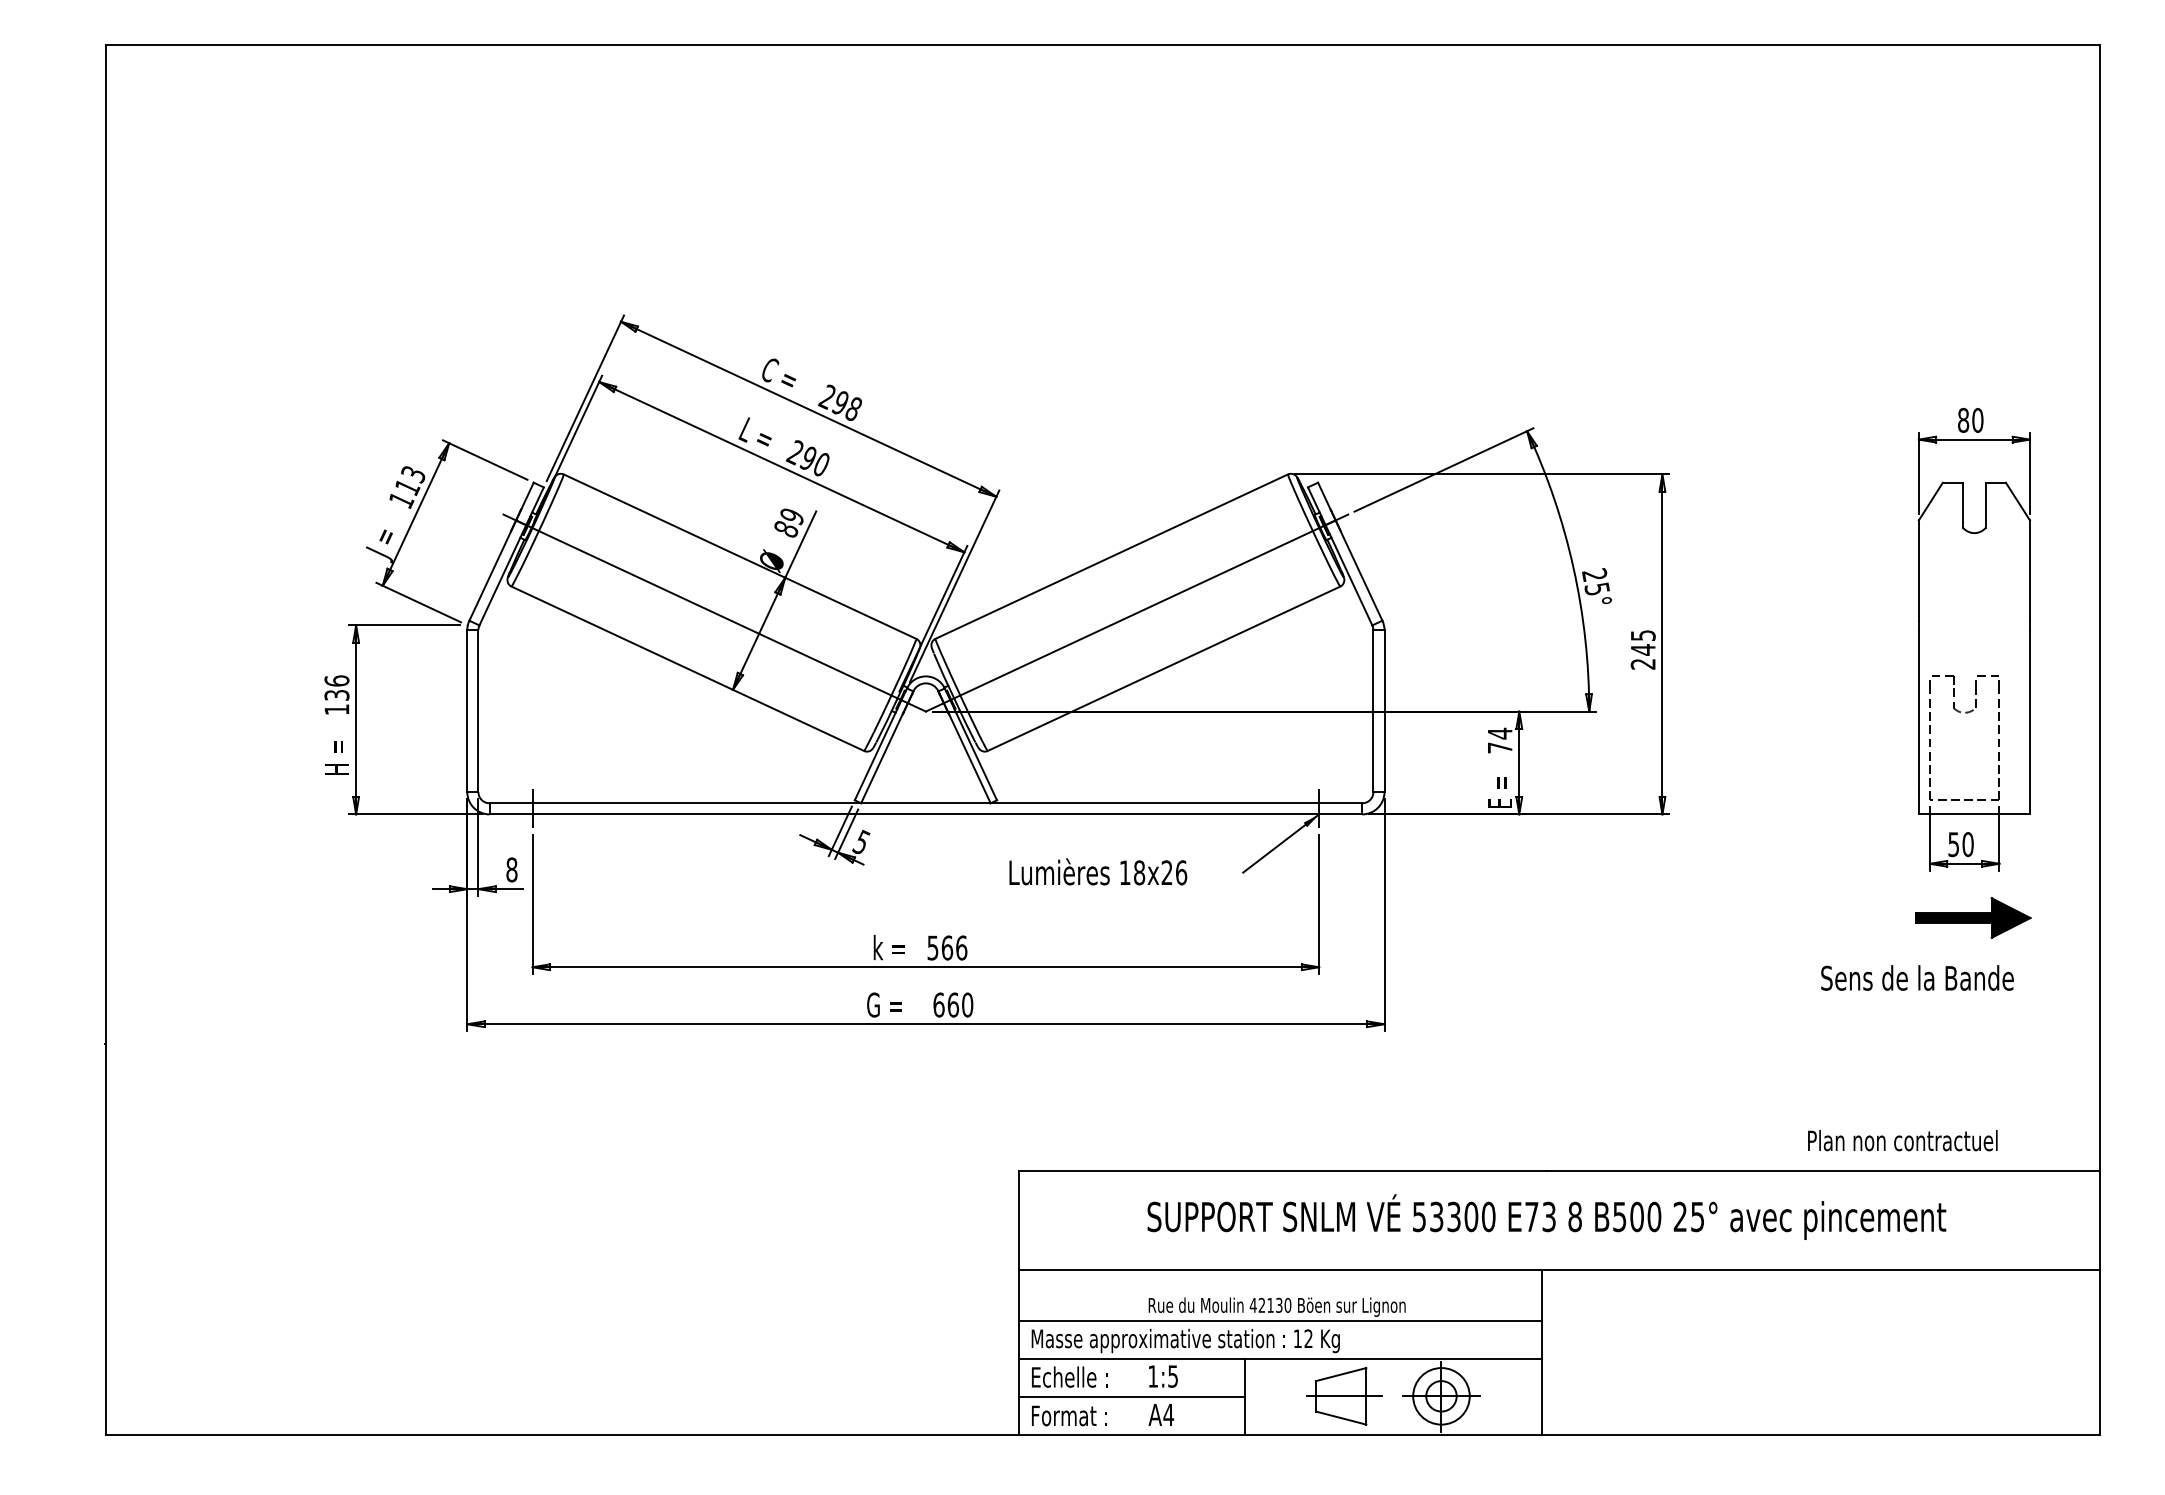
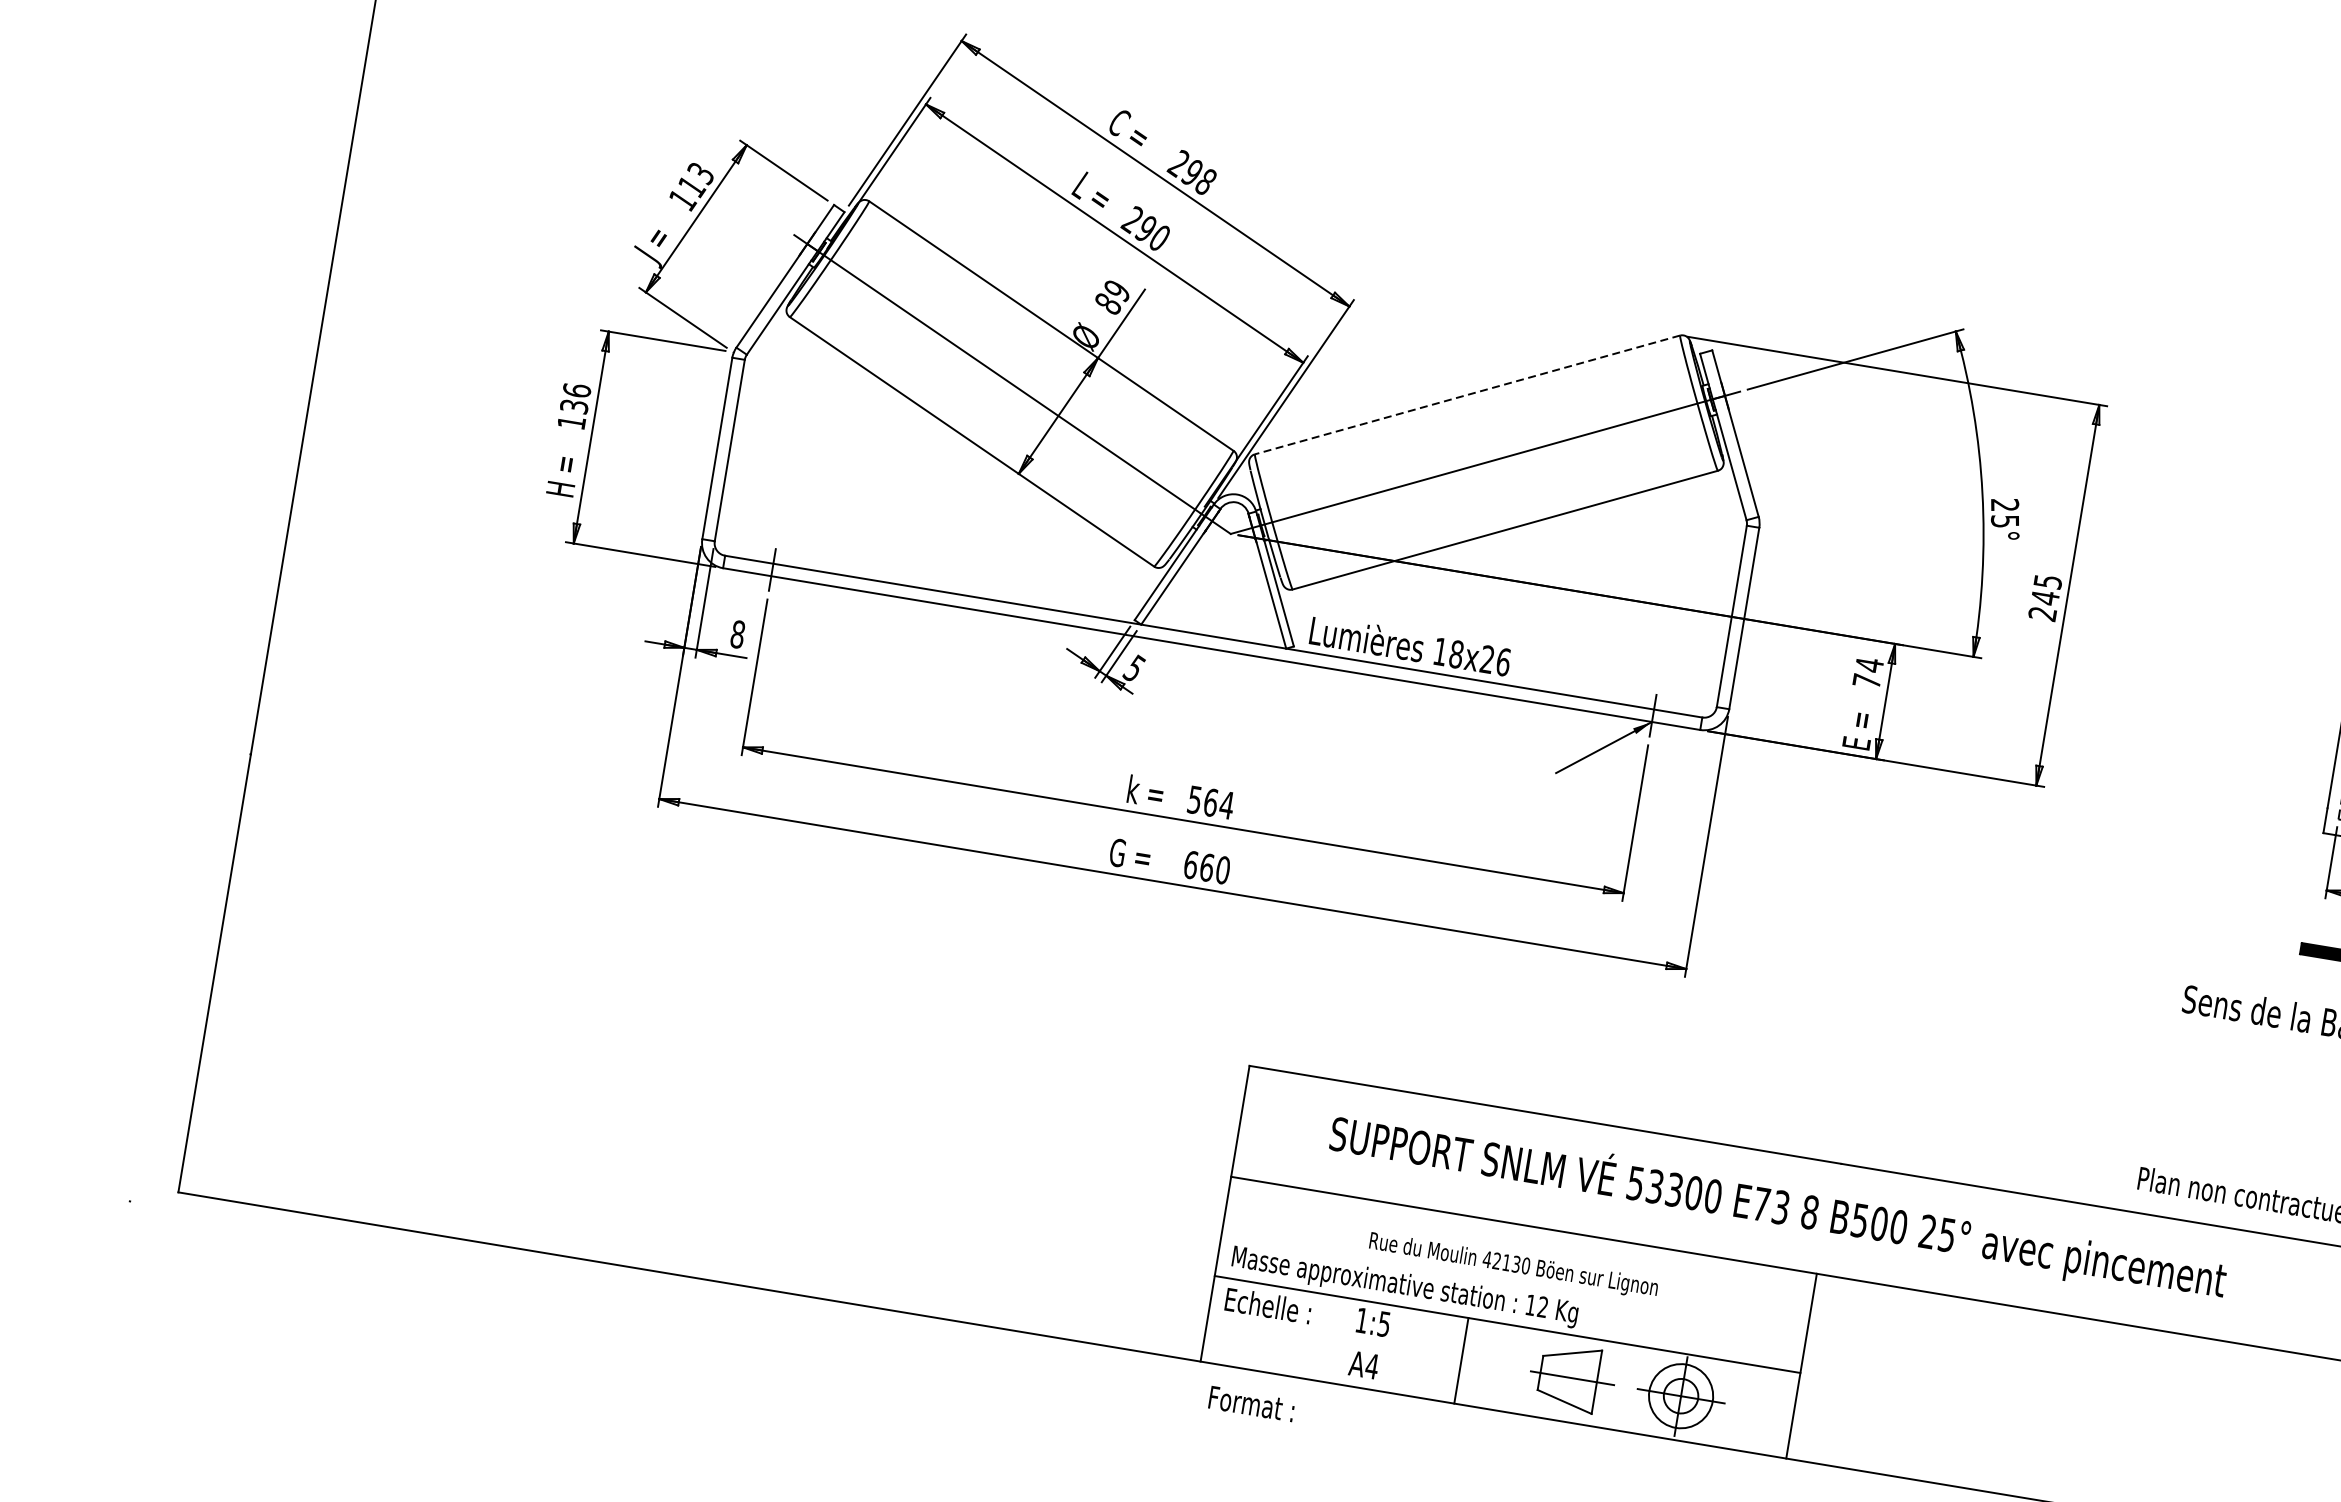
line: (1111, 556) -> (1467, 394), solid -> dashed
text: (1098, 871) -> (1410, 645), moved
text: (961, 947) -> (1226, 804), 566 -> 564
text: (1546, 1216) -> (1778, 1206), moved
line: (1279, 1320) -> (1513, 1281), removed
line: (1131, 1397) -> (1333, 1340), removed
text: (1069, 1415) -> (1251, 1403), moved

